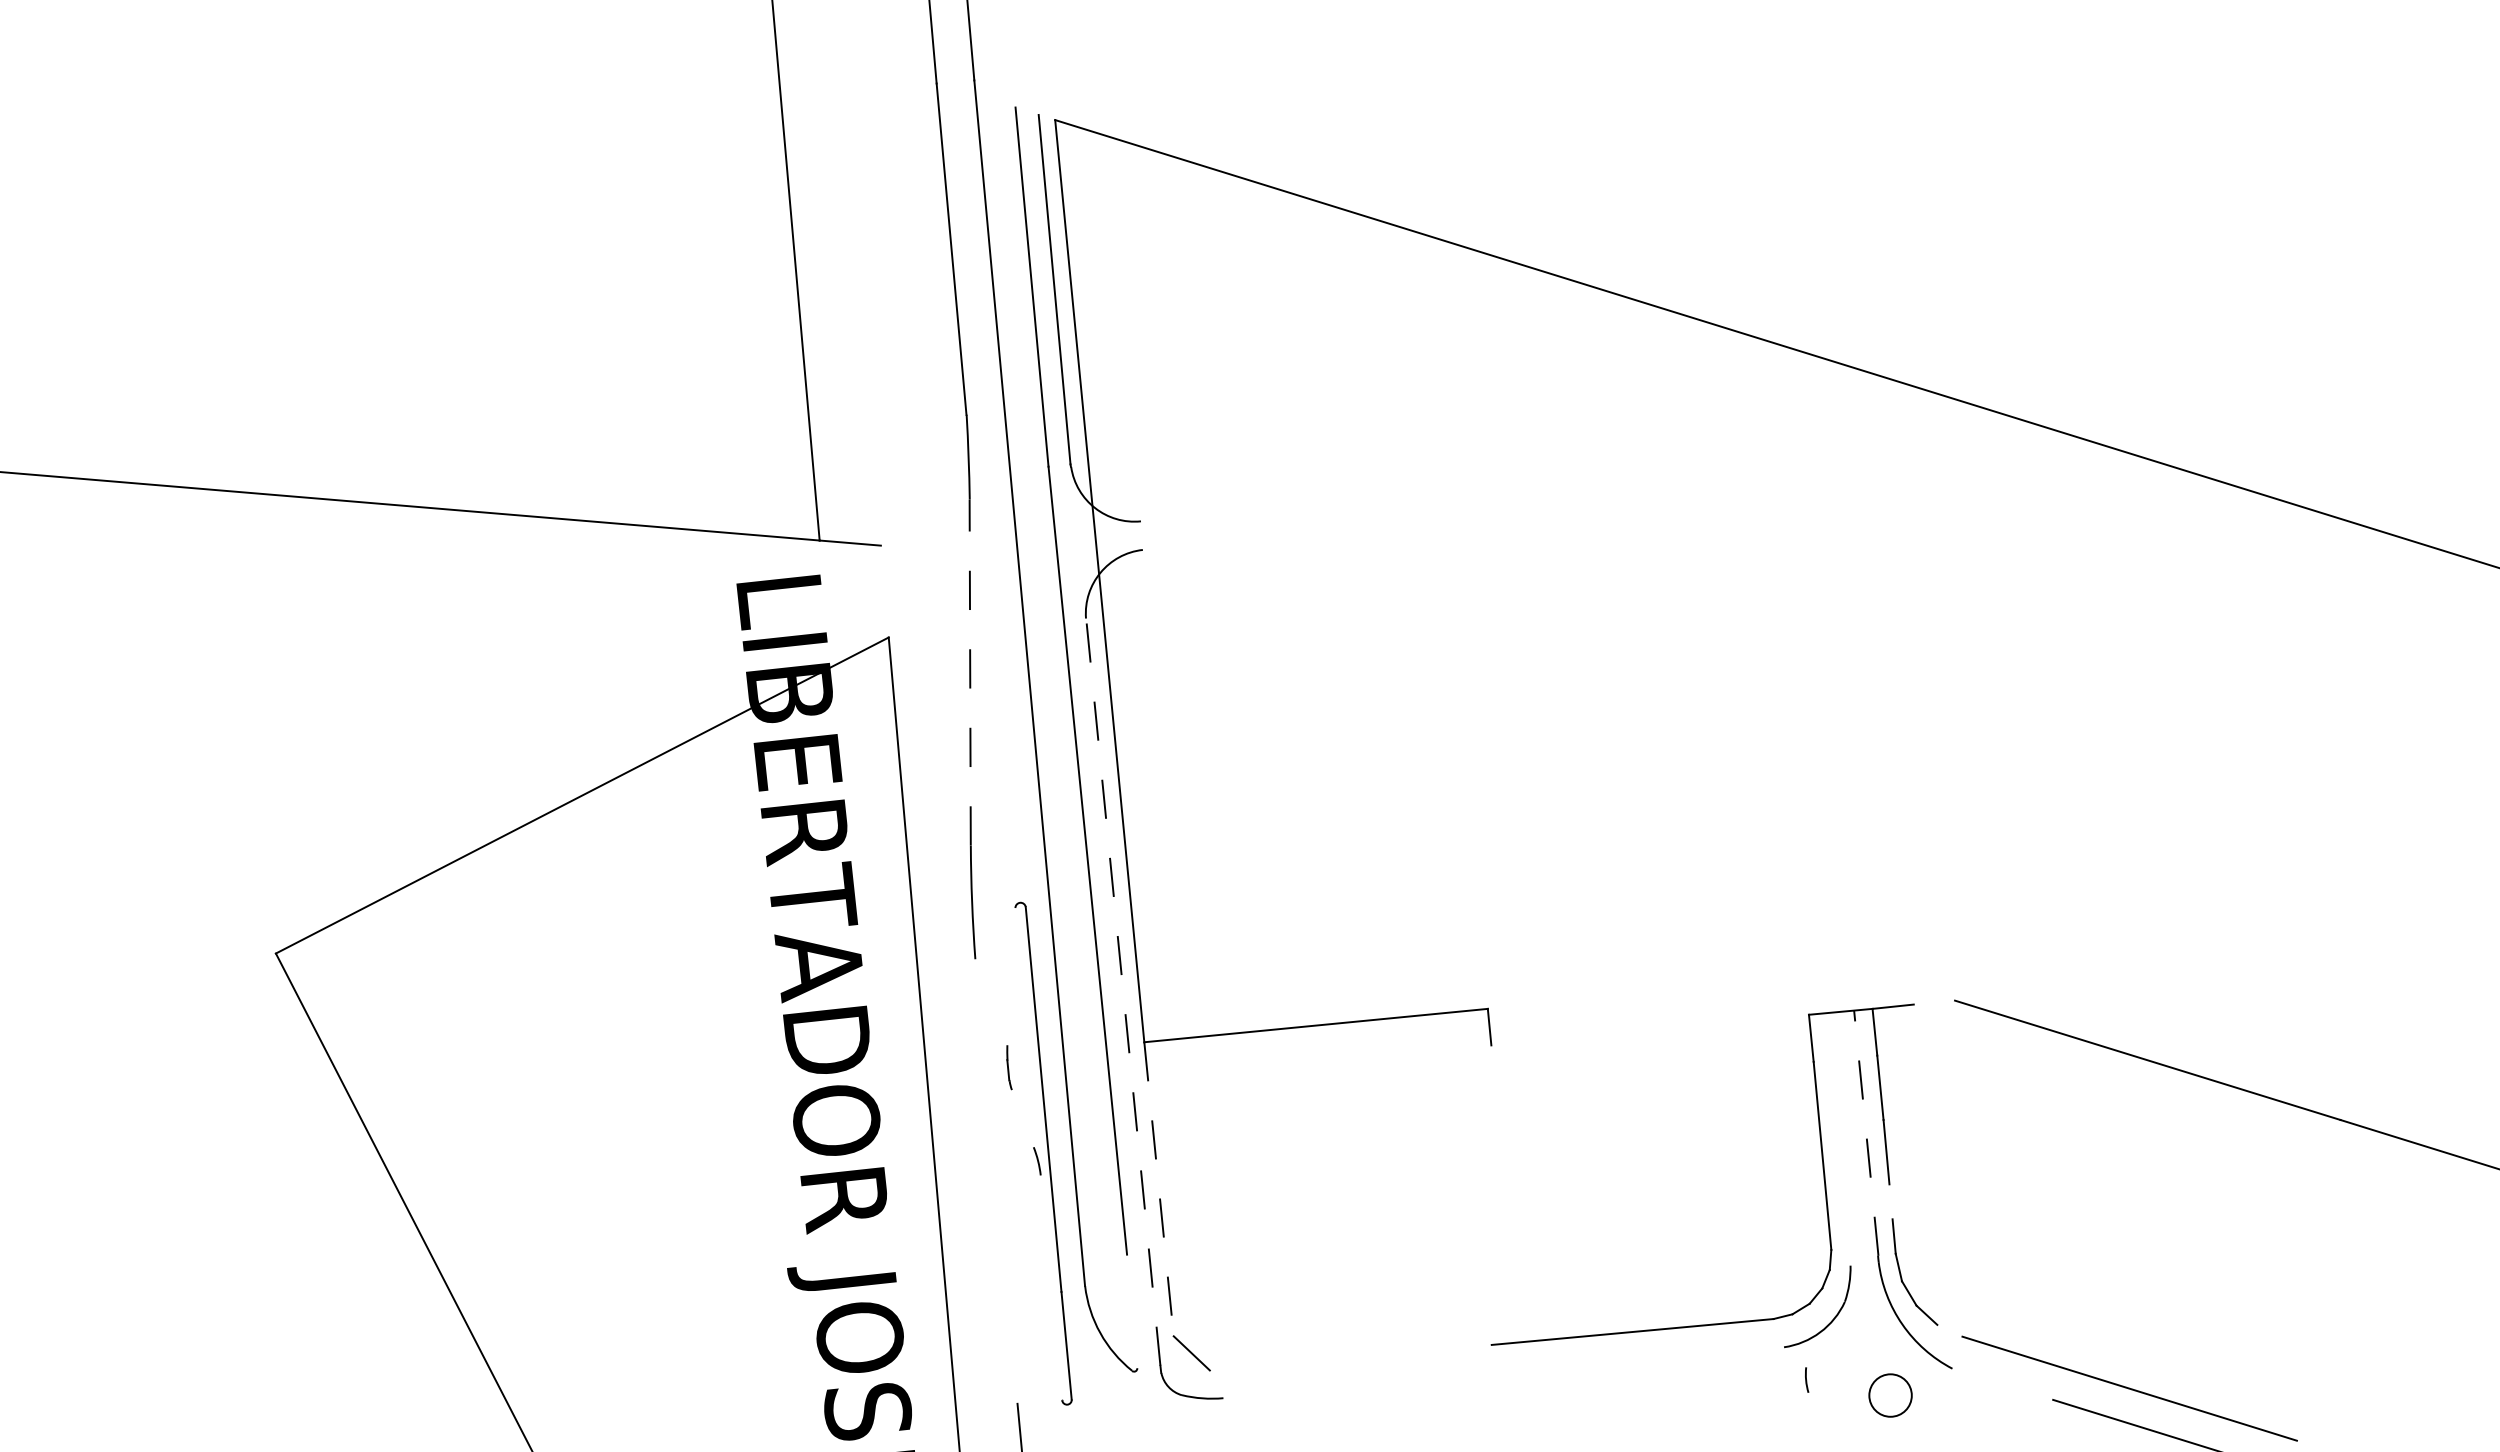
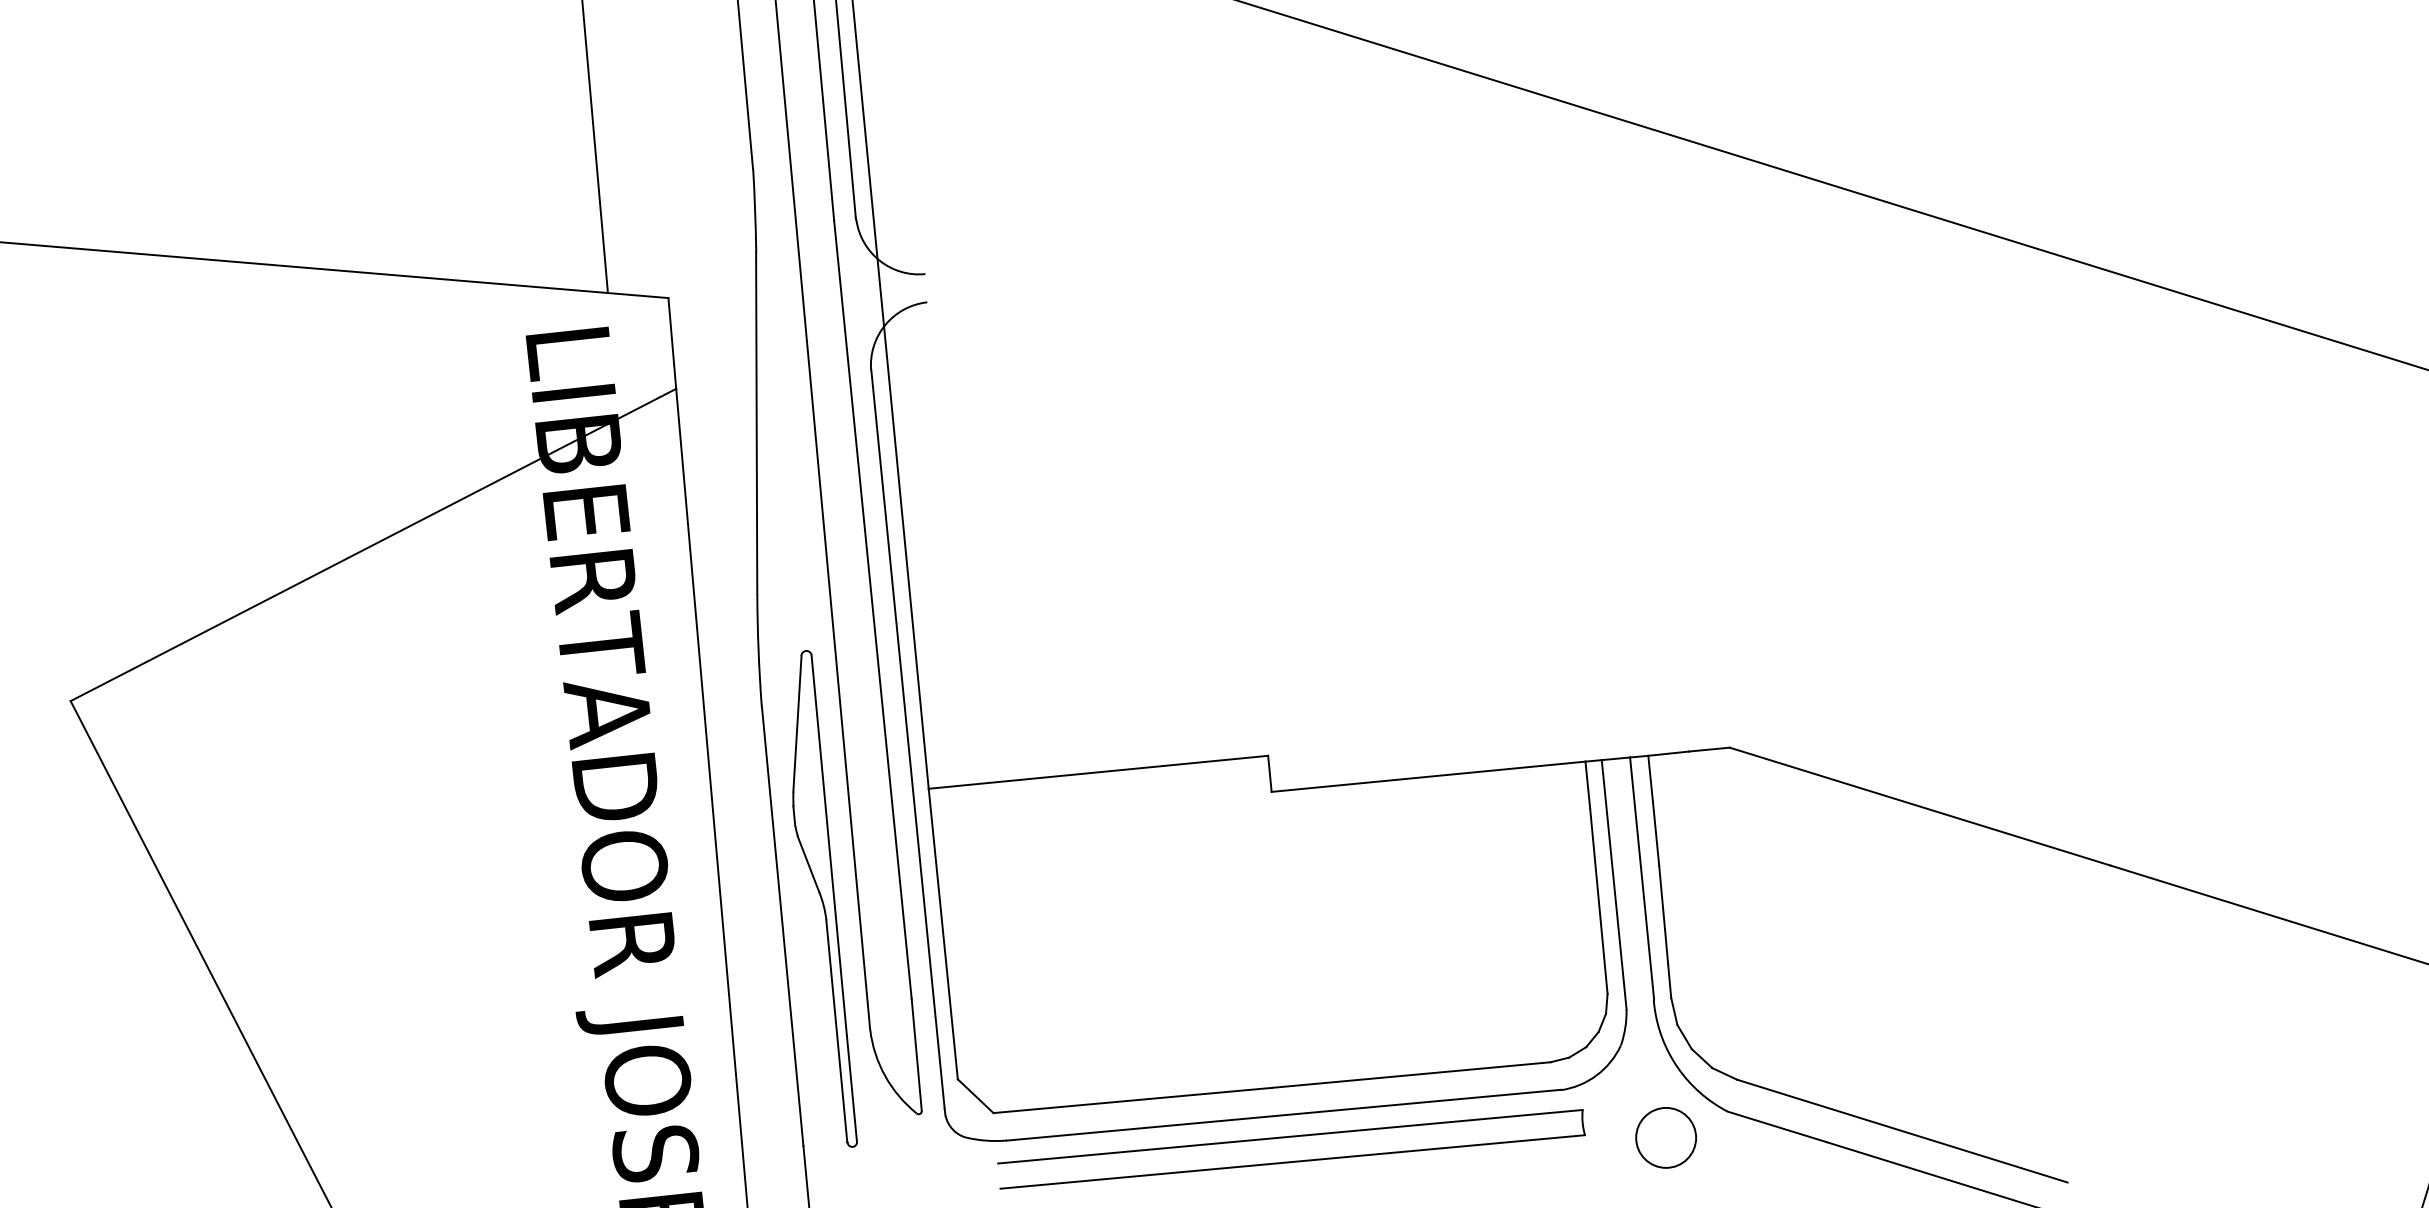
line: (884, 591) -> (672, 343), added
line: (970, 672) -> (756, 423), dashed -> solid
line: (1011, 976) -> (797, 723), added
line: (1123, 991) -> (908, 738), dashed -> solid
line: (1934, 1002) -> (1709, 749), added
line: (1649, 1029) -> (1427, 776), added
line: (1022, 1118) -> (808, 864), added
line: (1866, 1132) -> (1642, 877), dashed -> solid
line: (1837, 1139) -> (1613, 884), added
line: (996, 1181) -> (782, 926), added
line: (1159, 1189) -> (943, 934), dashed -> solid
line: (1890, 1201) -> (1666, 946), added
line: (1050, 1287) -> (836, 1031), added
line: (1132, 1311) -> (917, 1054), added
line: (1949, 1330) -> (1724, 1073), added
line: (1350, 1357) -> (1132, 1100), added
line: (1503, 1372) -> (1283, 1115), added
line: (2002, 1383) -> (1776, 1125), added
line: (1510, 1394) -> (1290, 1136), added
circle: (1890, 1395) -> (1666, 1137), size x1.43
line: (1512, 1419) -> (1292, 1161), added

